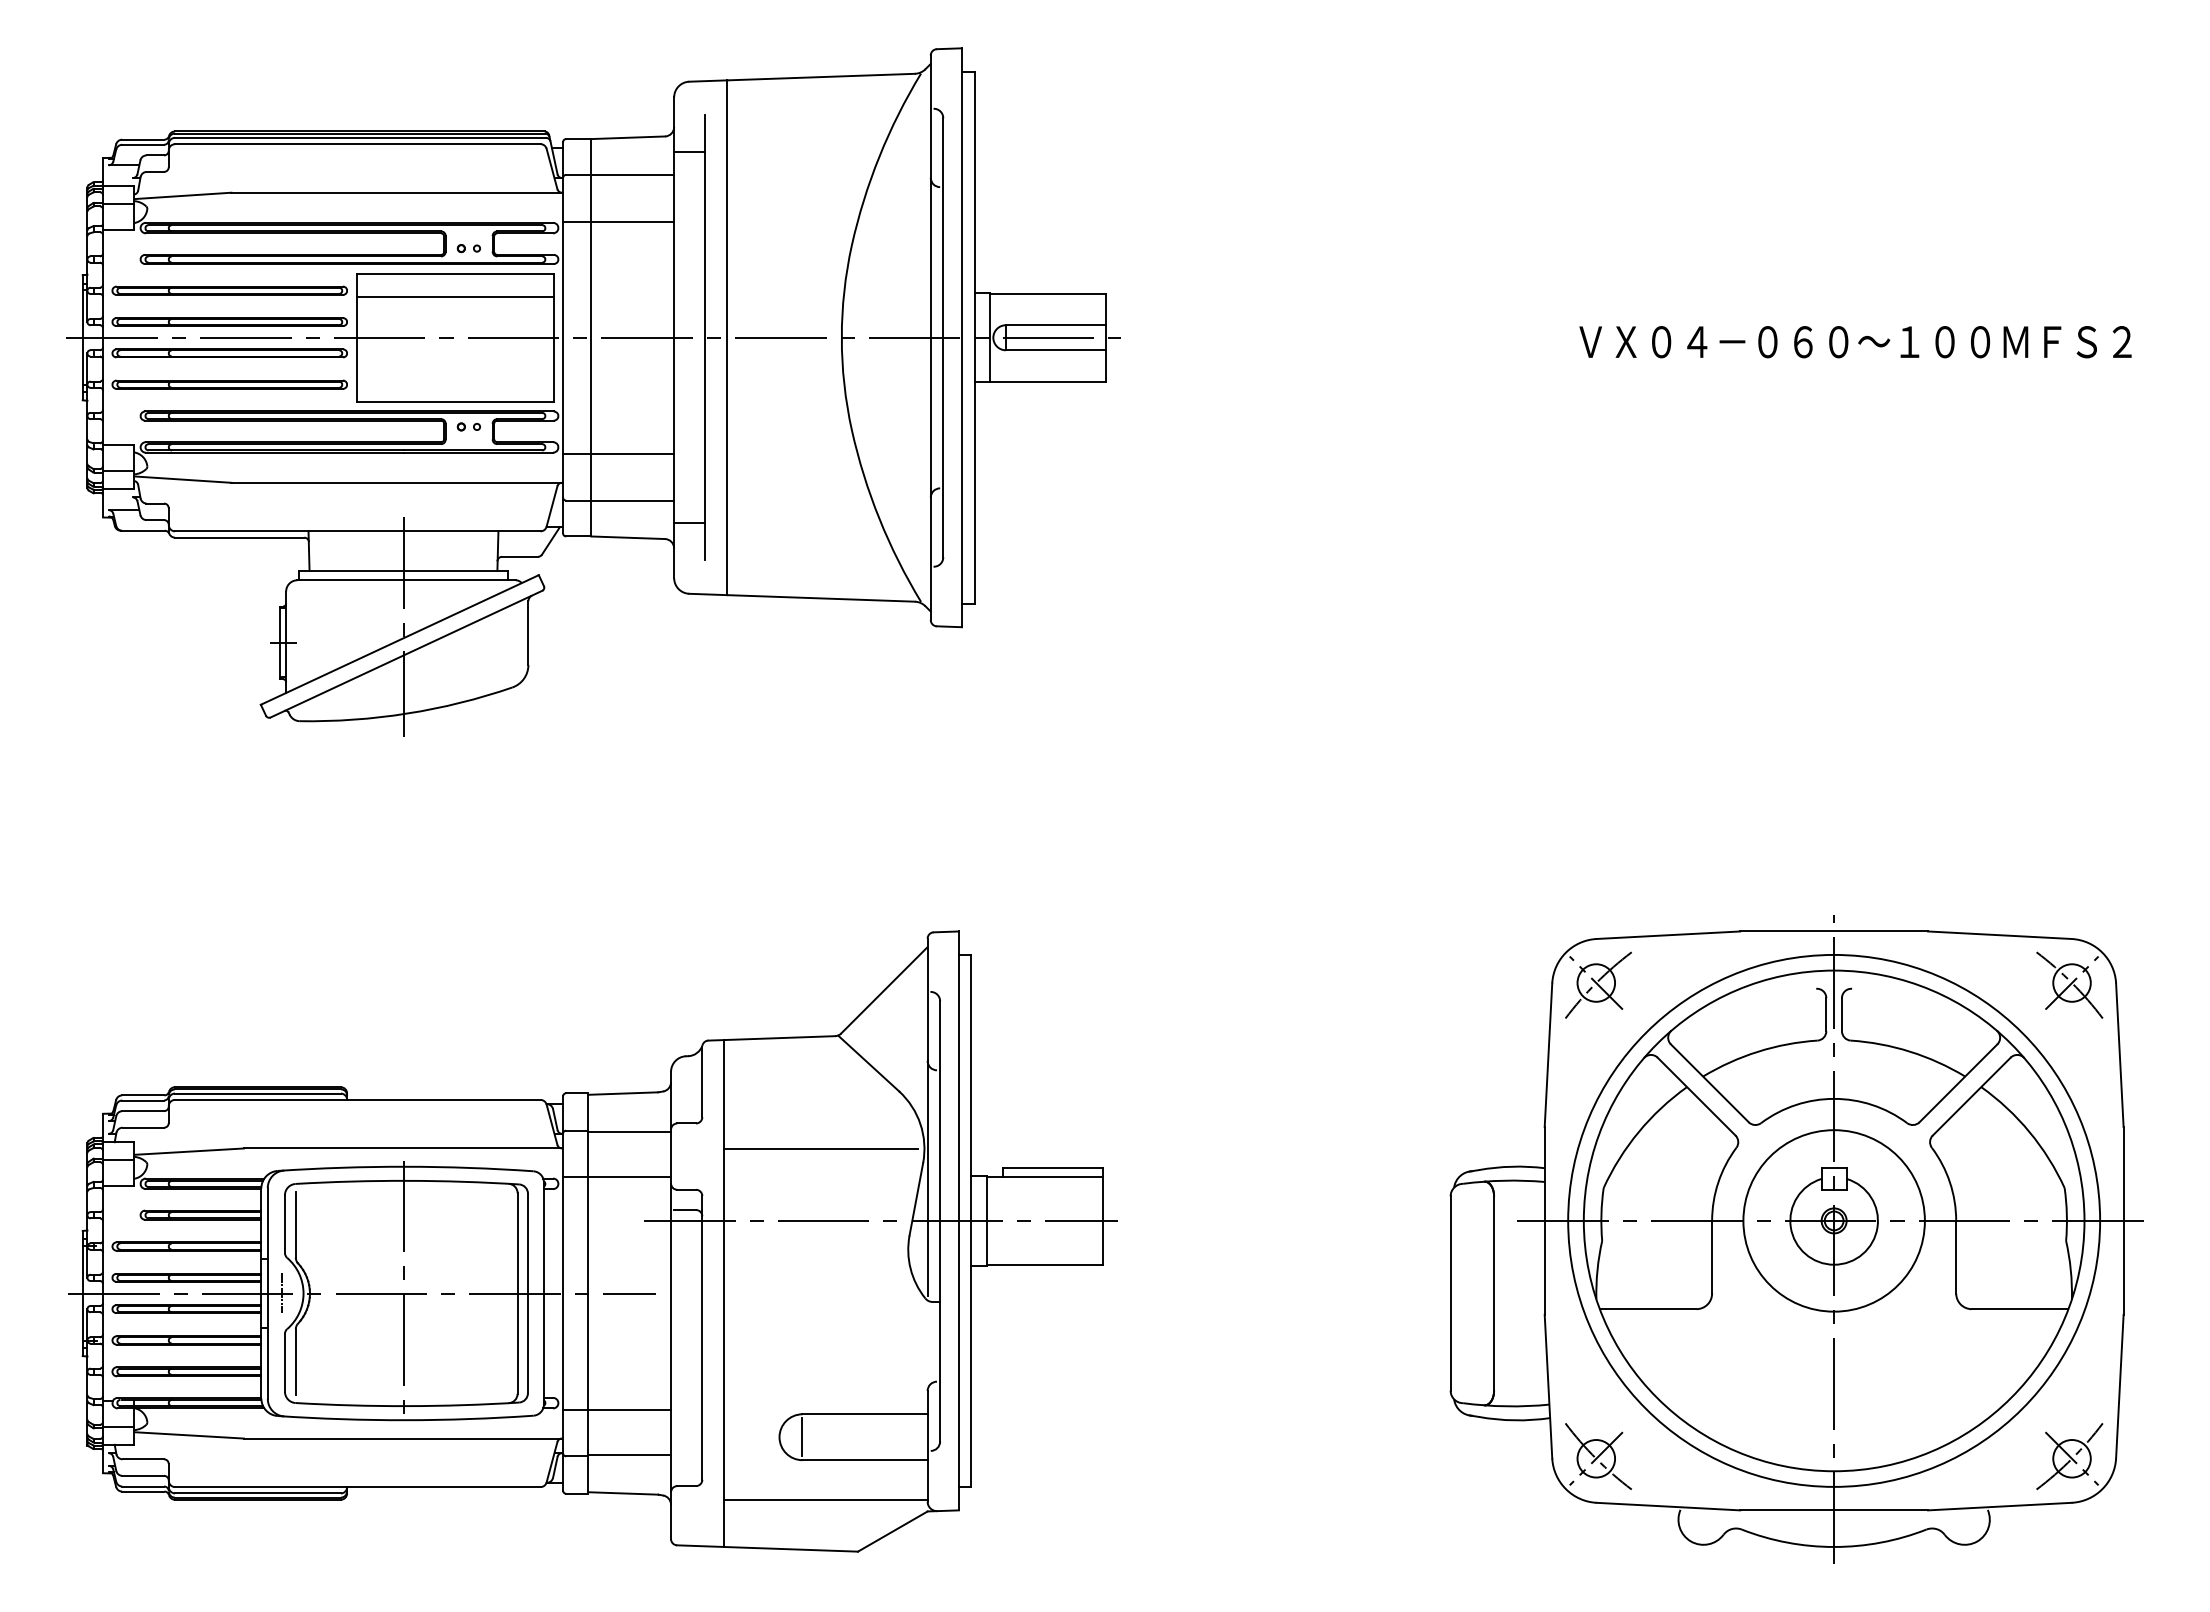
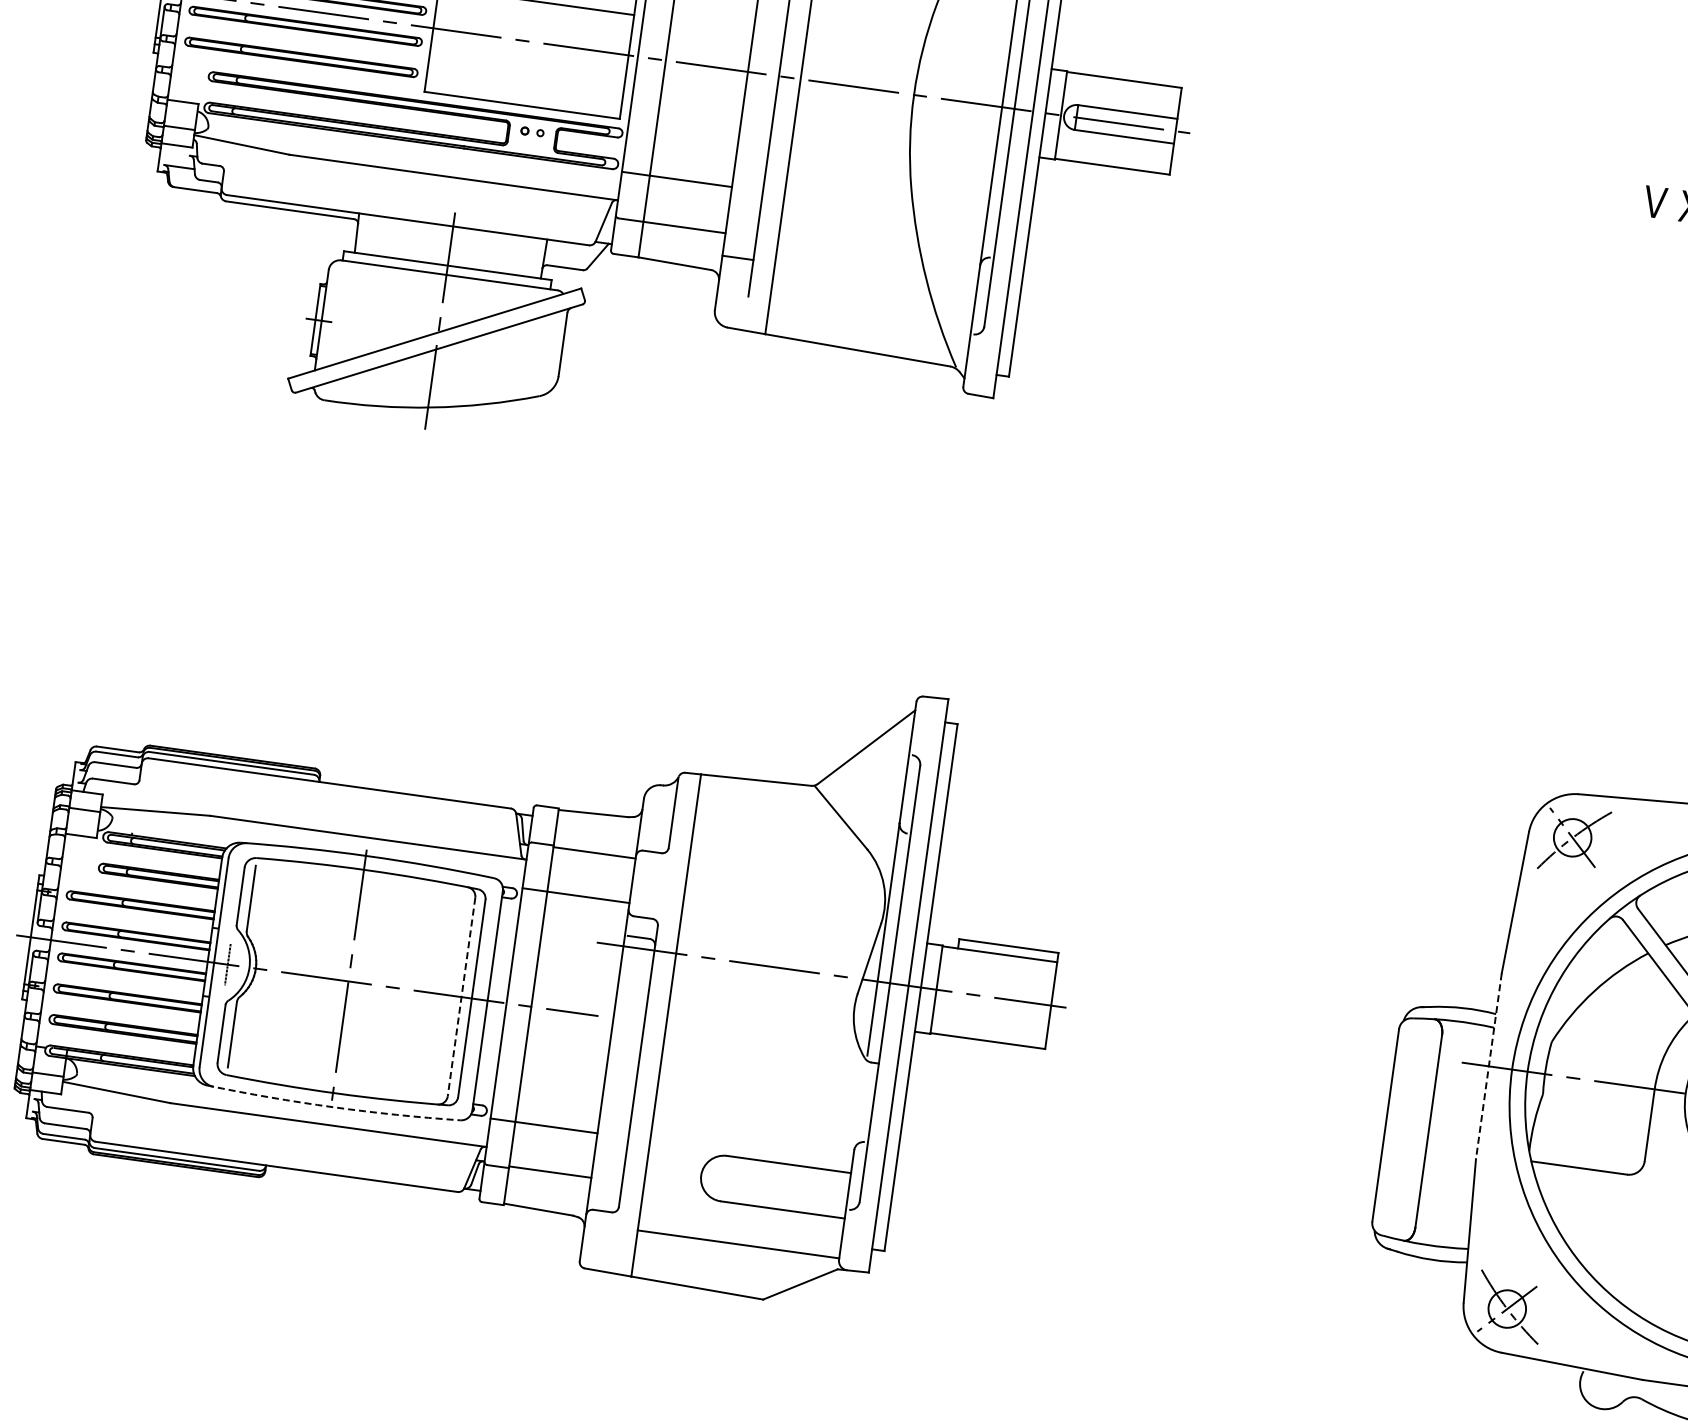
line: (821, 1148) -> (782, 895), removed
line: (1544, 1220) -> (1488, 1065), solid -> dashed
line: (517, 1294) -> (461, 998), solid -> dashed
arc: (405, 1420) -> (333, 1107), solid -> dashed
line: (802, 1436) -> (724, 1177), removed

